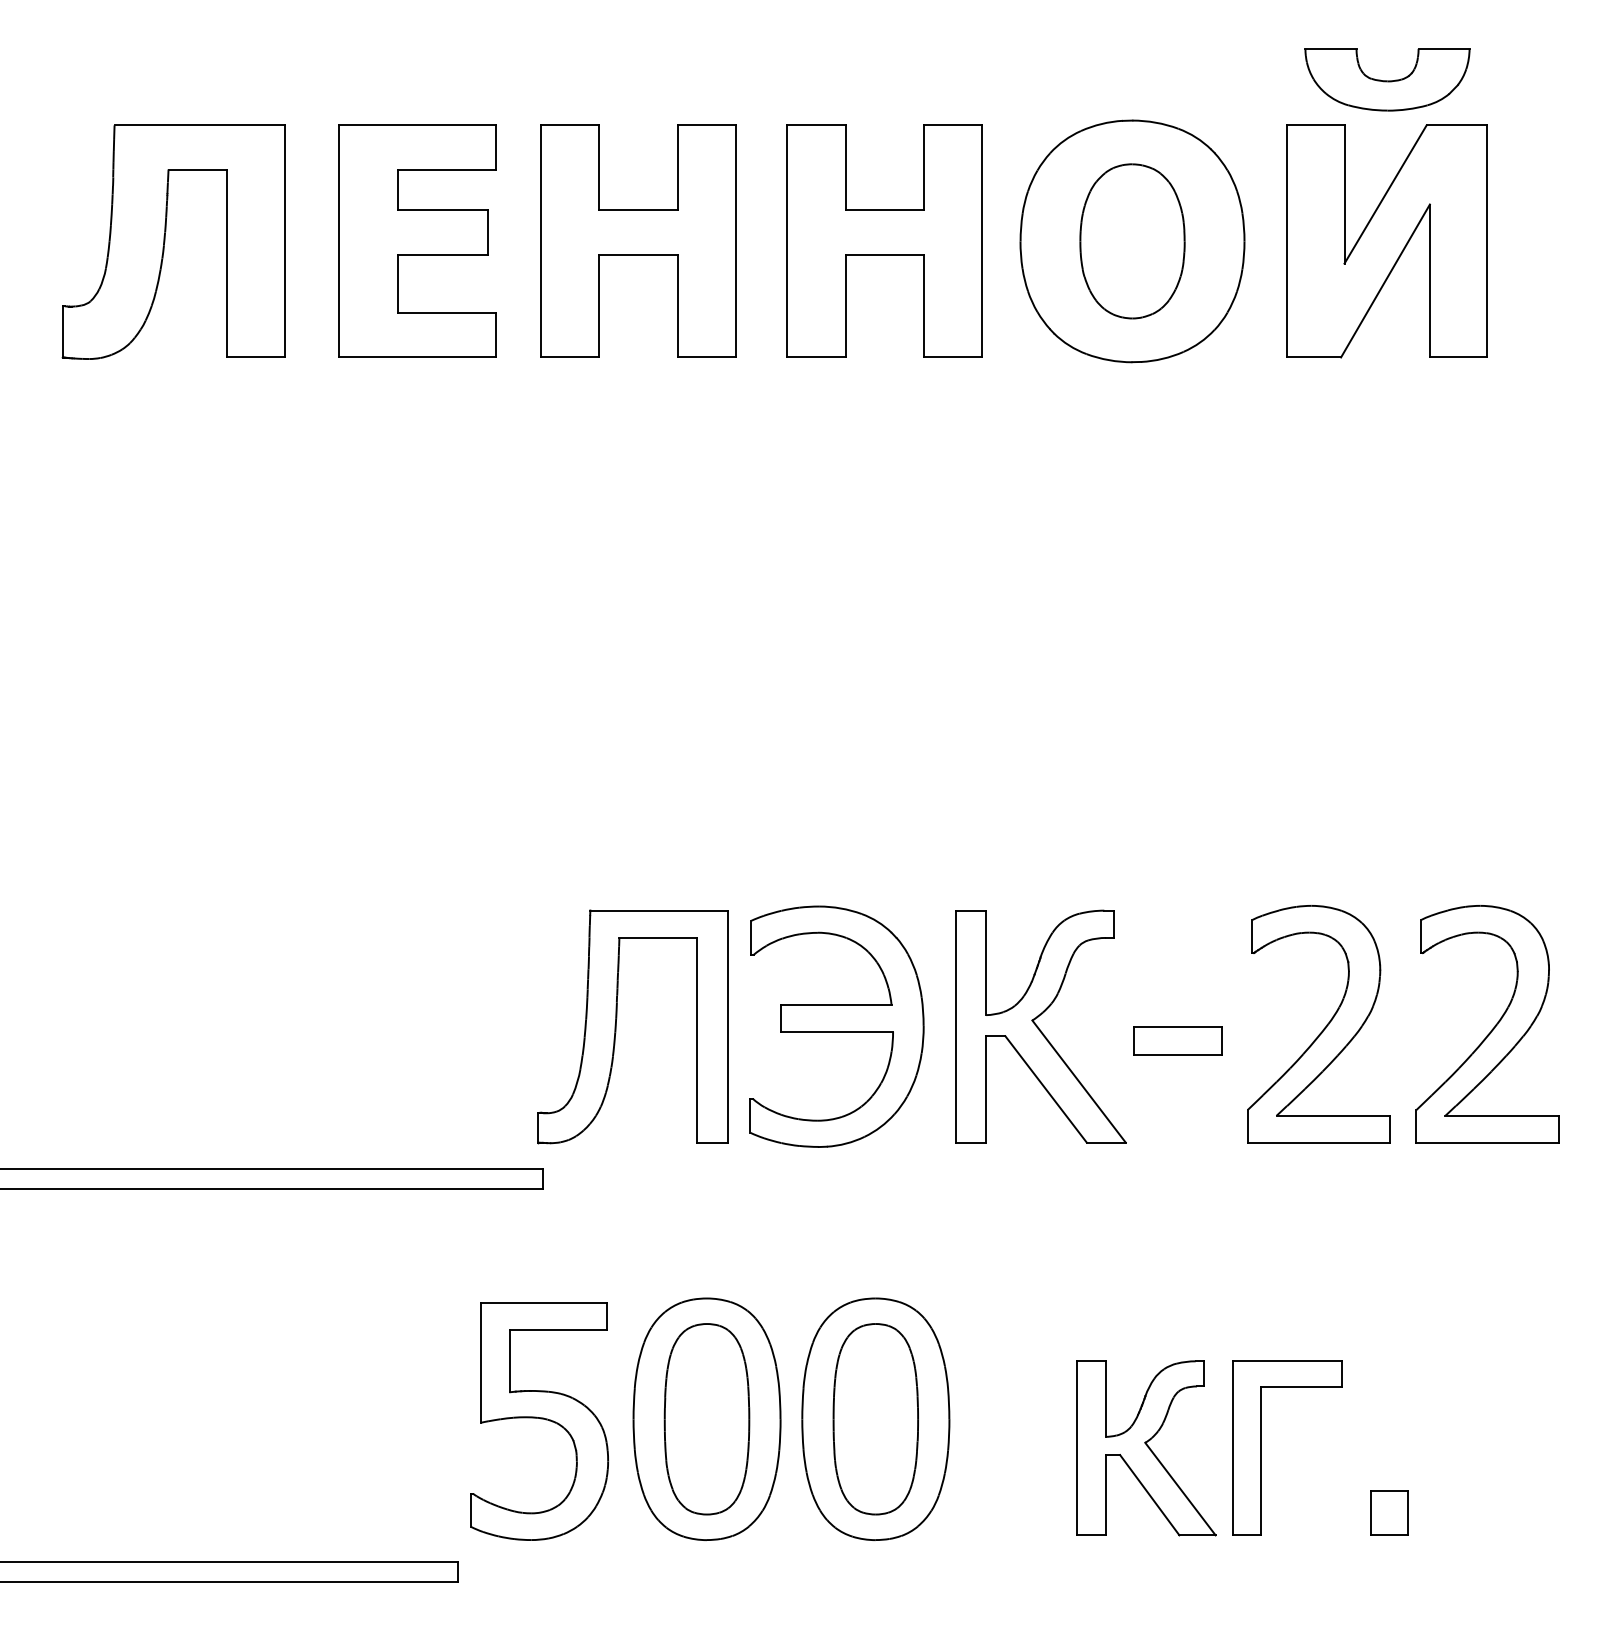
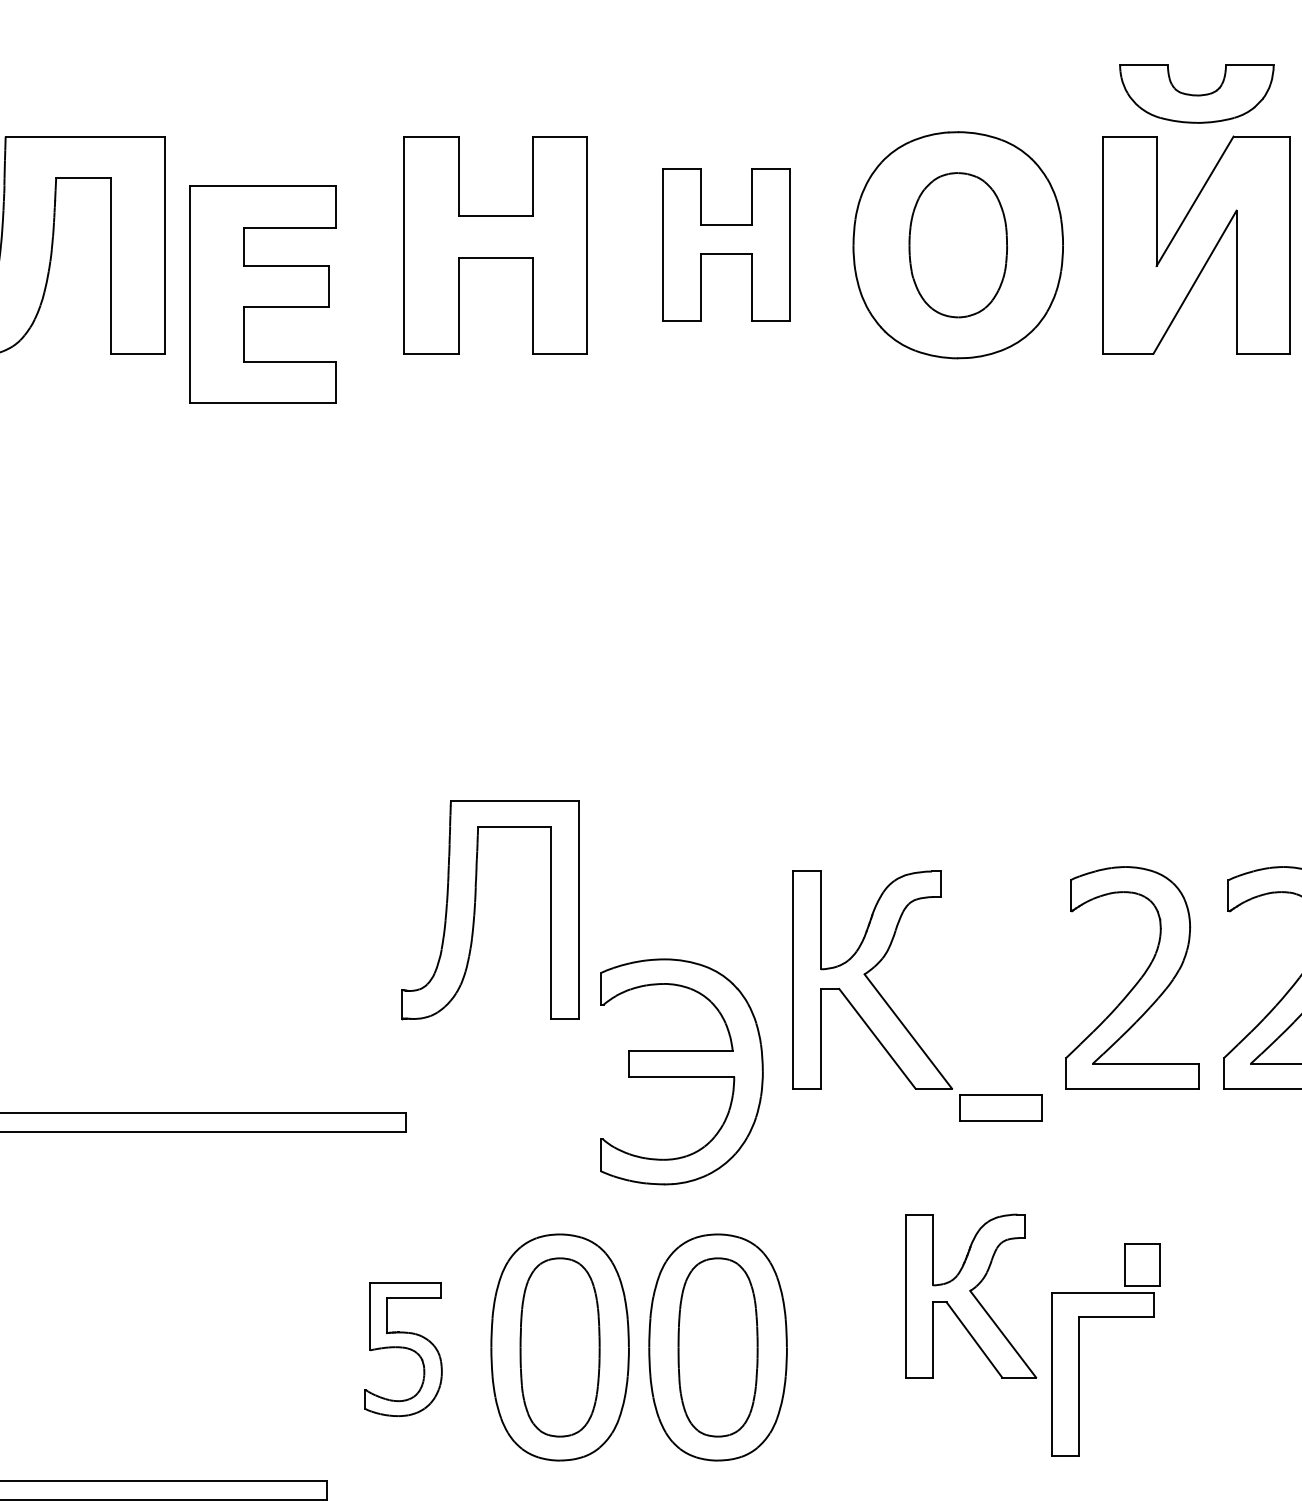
part: (417, 240) -> (262, 293), moved
part: (884, 240) -> (726, 244), size x0.7
part: (616, 1026) -> (475, 909), moved
part: (836, 1026) -> (681, 1071), moved
part: (1177, 1040) -> (1000, 1107), moved
part: (539, 1421) -> (403, 1349), size x0.6
part: (1146, 1448) -> (971, 1296), moved
part: (1389, 1512) -> (1142, 1264), moved

